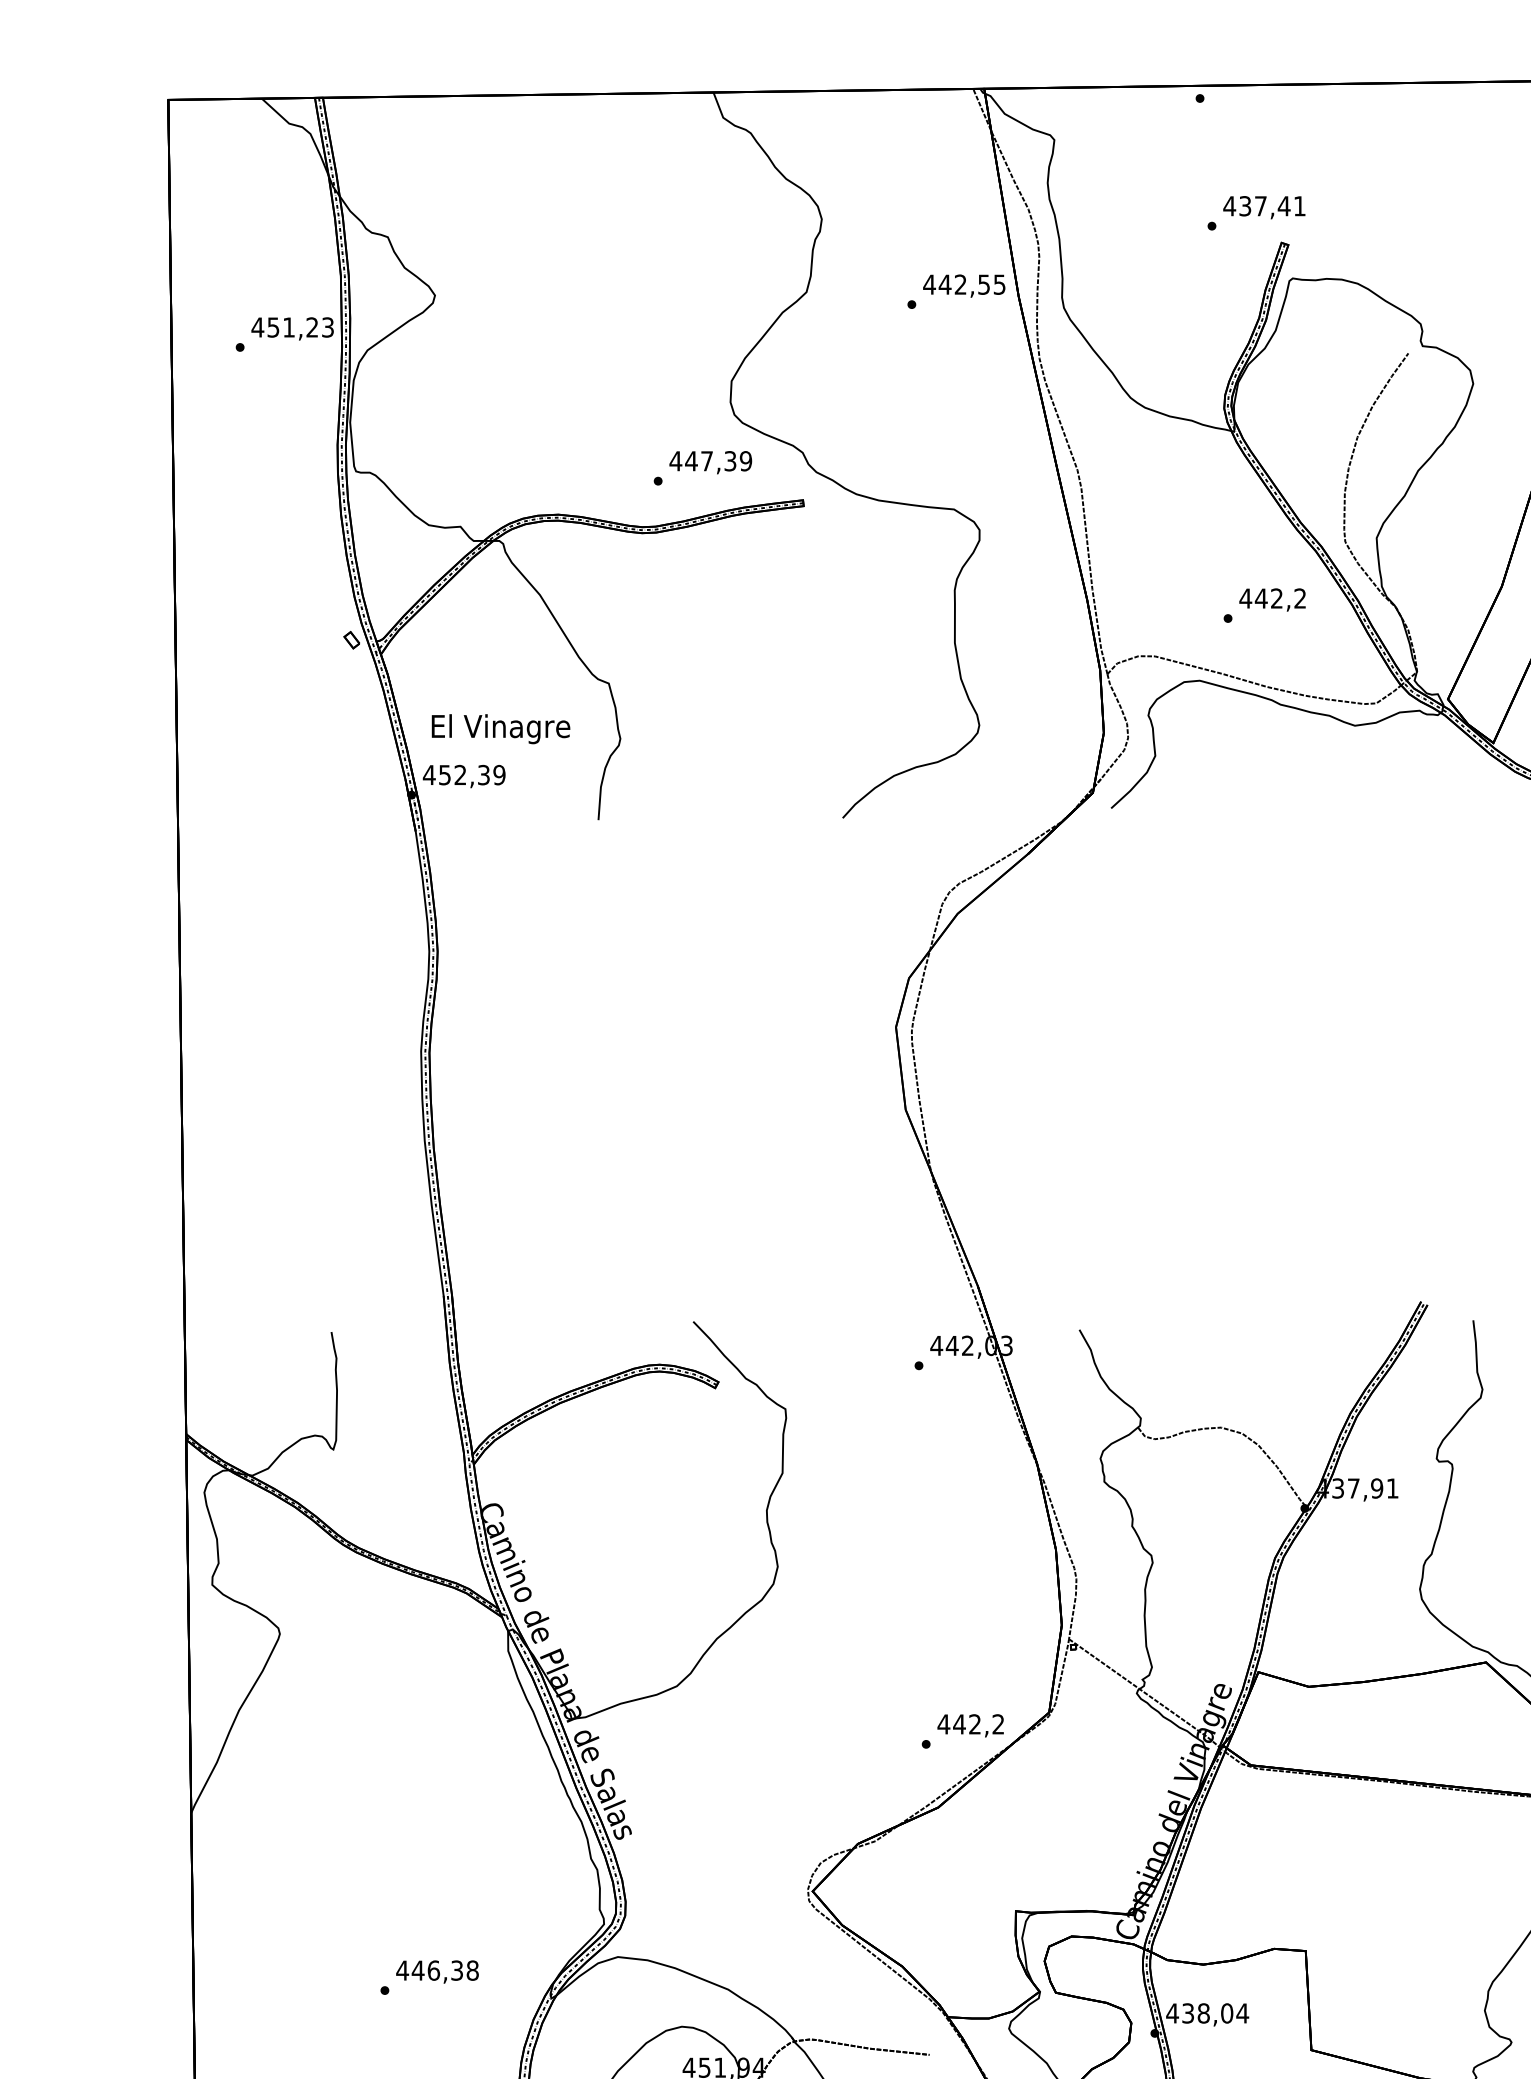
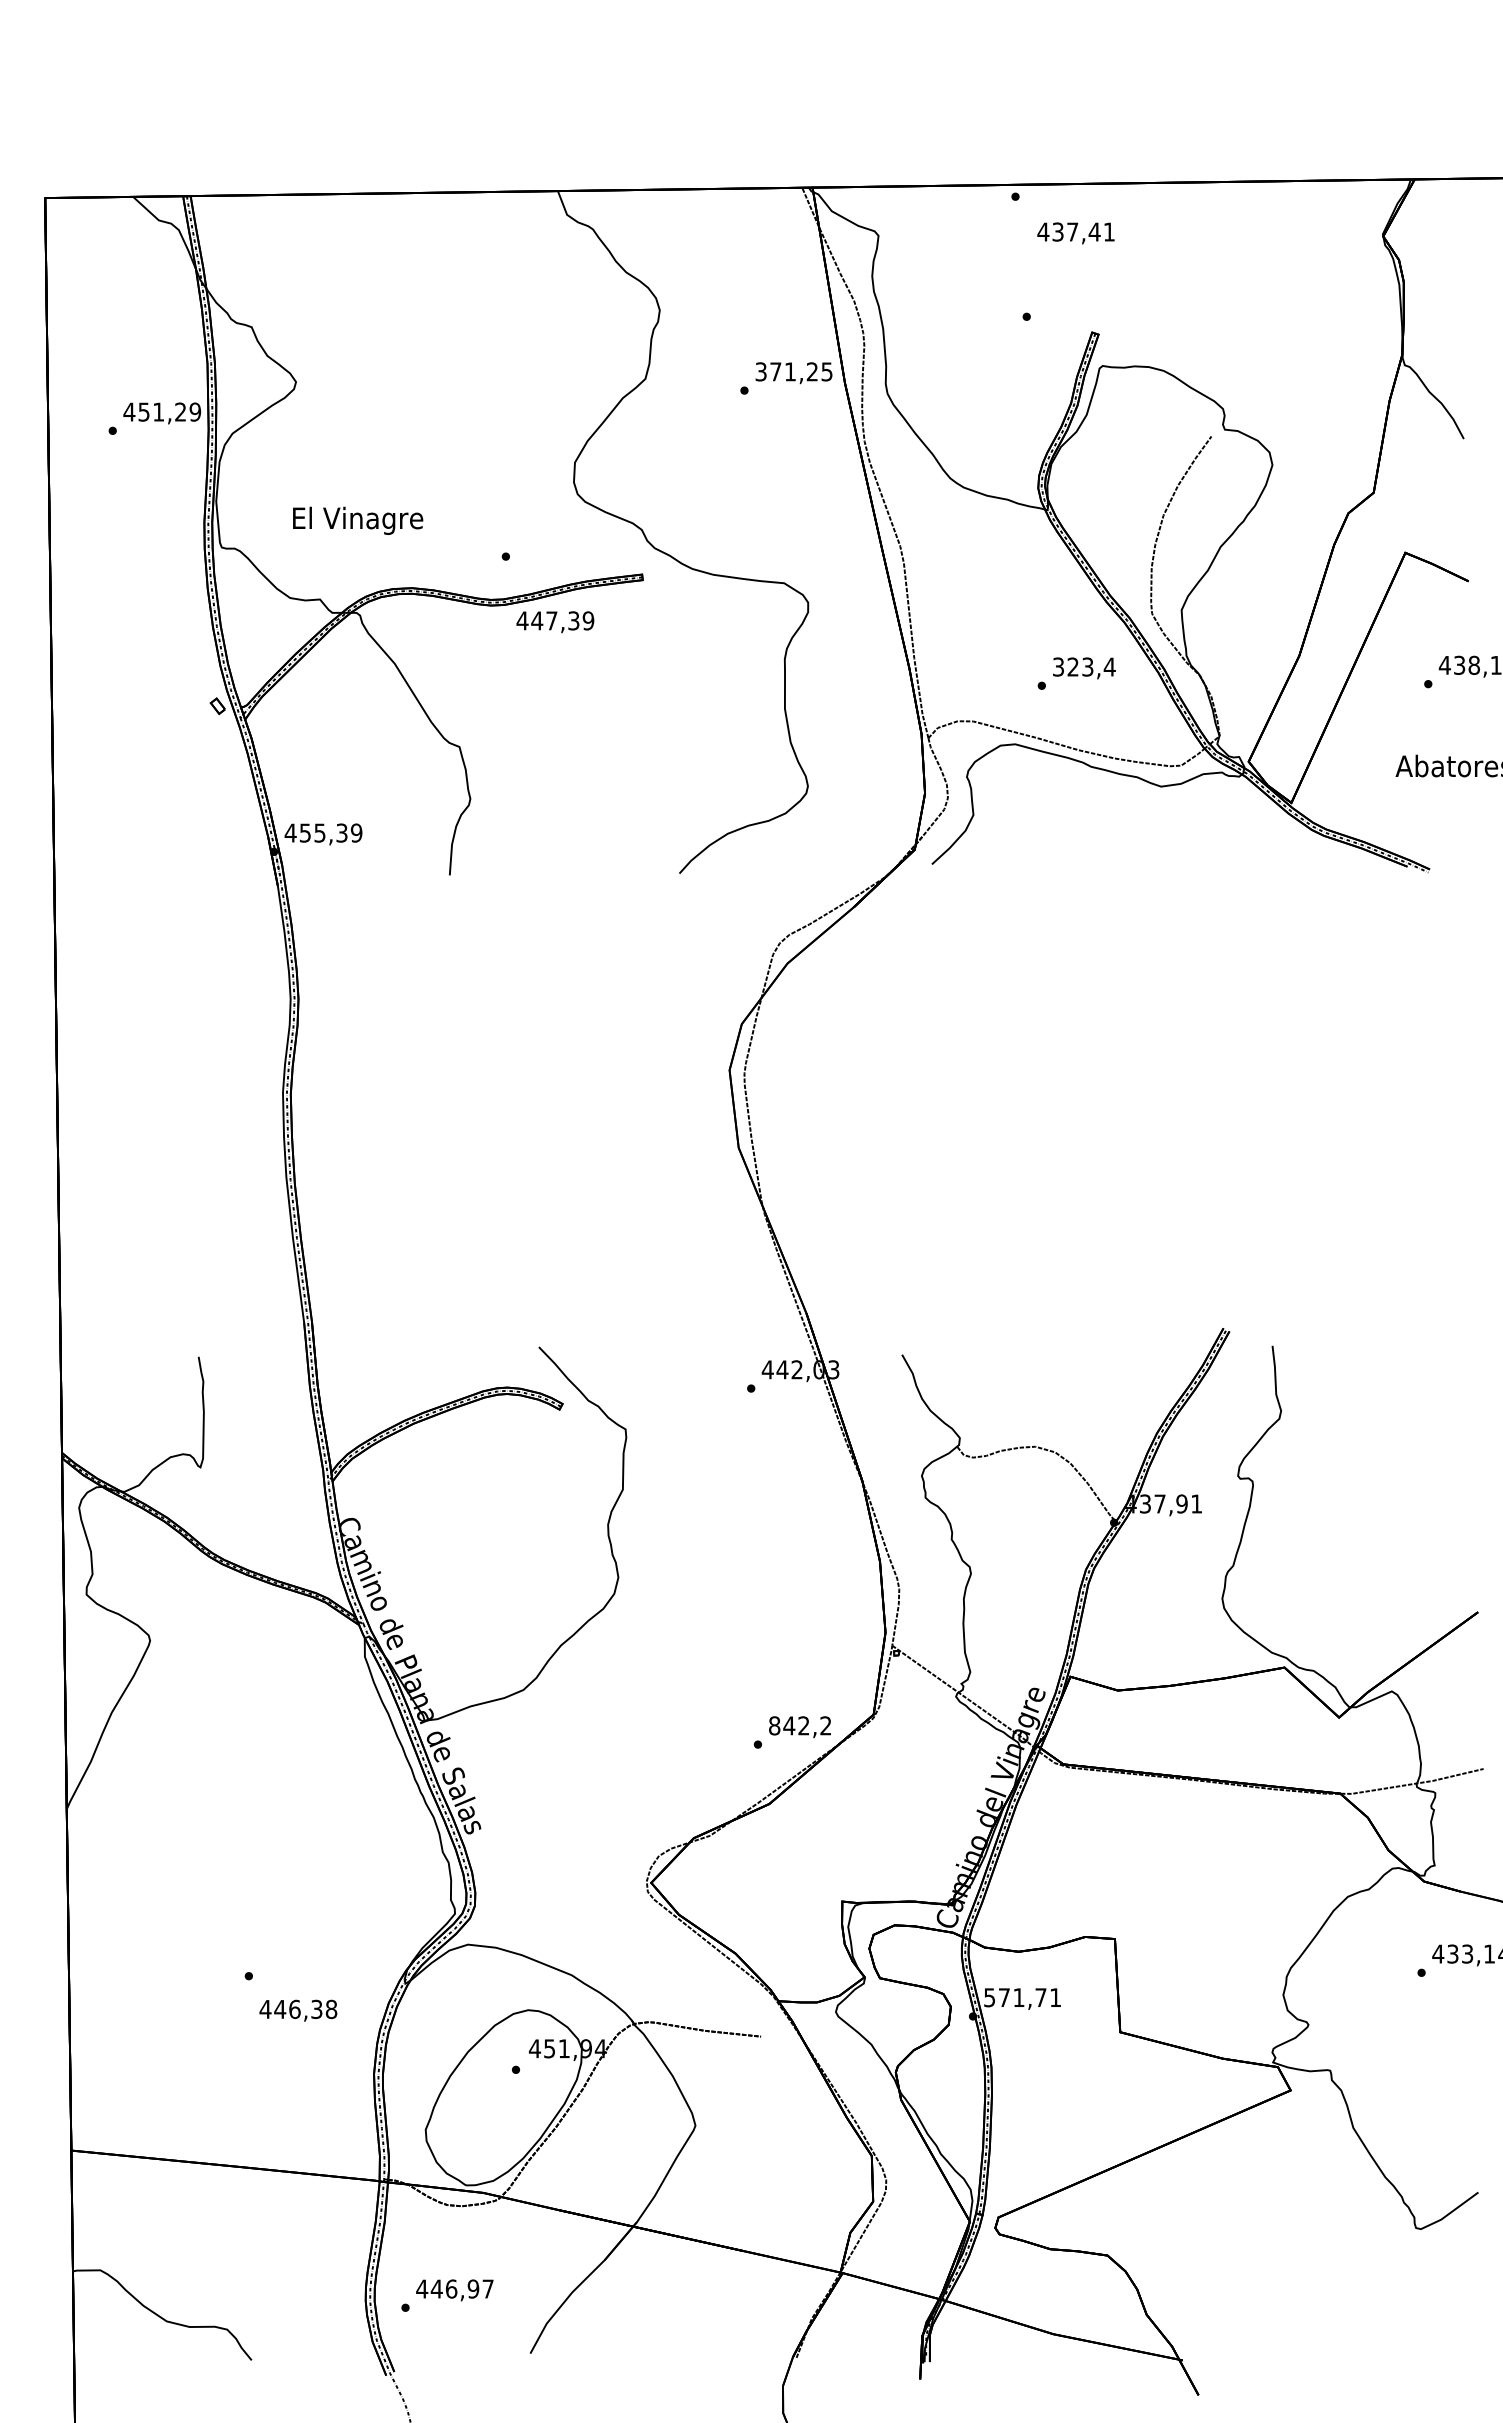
text: (1263, 207) -> (1075, 233), moved
text: (956, 284) -> (786, 371), 442,55 -> 371,25
text: (328, 326) -> (195, 411), 451,23 -> 451,29
text: (710, 462) -> (555, 622), moved
text: (1272, 597) -> (1083, 666), 442,2 -> 323,4
text: (501, 728) -> (358, 520), moved
text: (459, 774) -> (319, 832), 452,39 -> 455,39
text: (943, 1724) -> (774, 1725), 442,2 -> 842,2
text: (437, 1971) -> (298, 2010), moved
text: (1207, 2013) -> (1022, 1997), 438,04 -> 571,71

